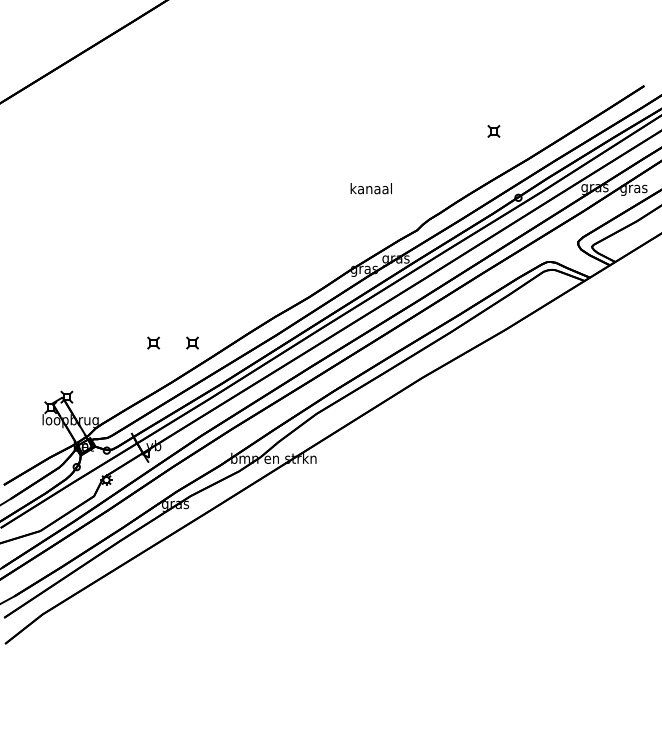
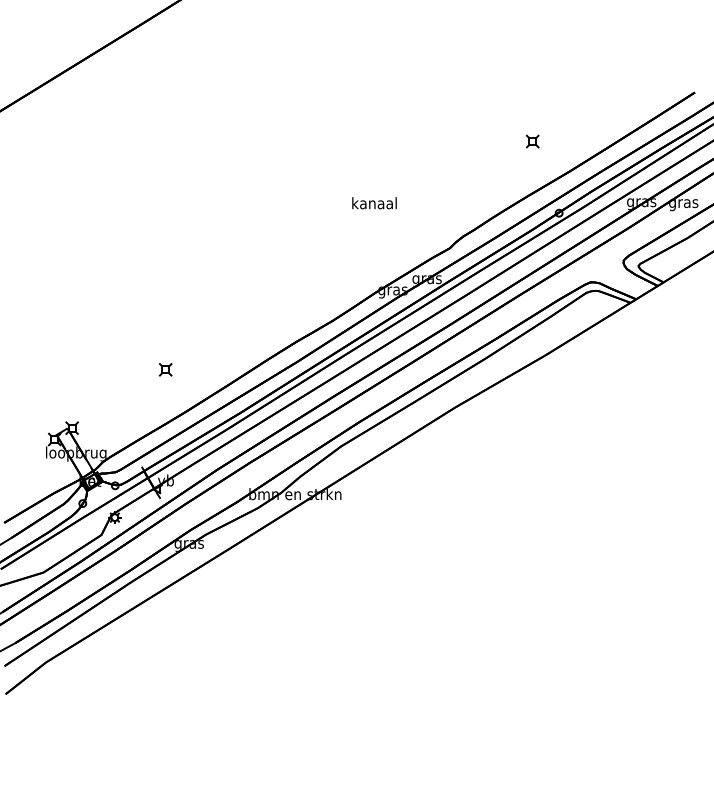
text: (371, 188) -> (374, 203), moved
part: (192, 342) -> (207, 369), removed

